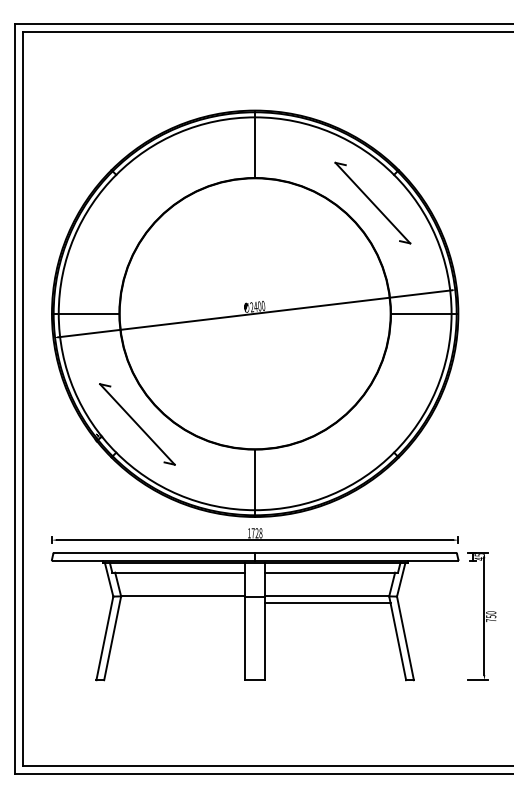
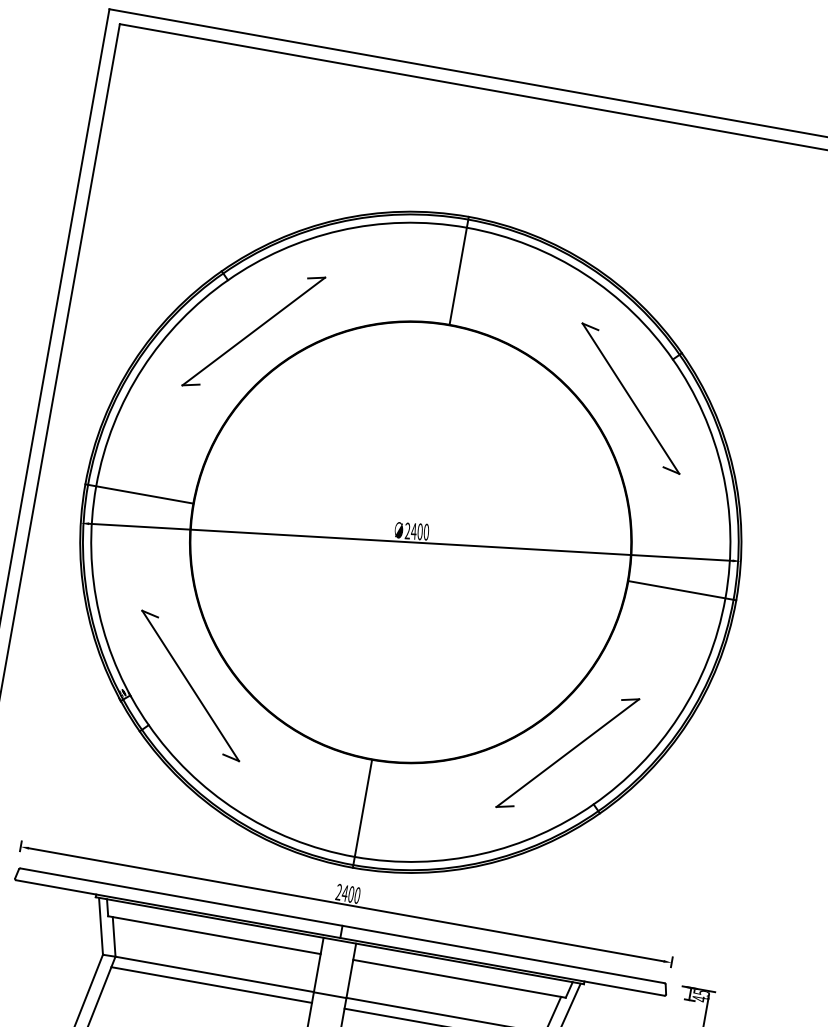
part: (137, 202) -> (254, 330), added
part: (372, 424) -> (567, 753), added
text: (254, 533) -> (347, 894), 1728 -> 2400
line: (182, 603) -> (211, 985), added

